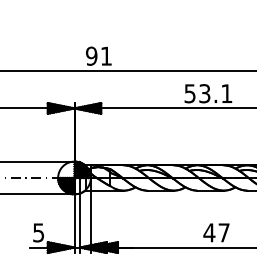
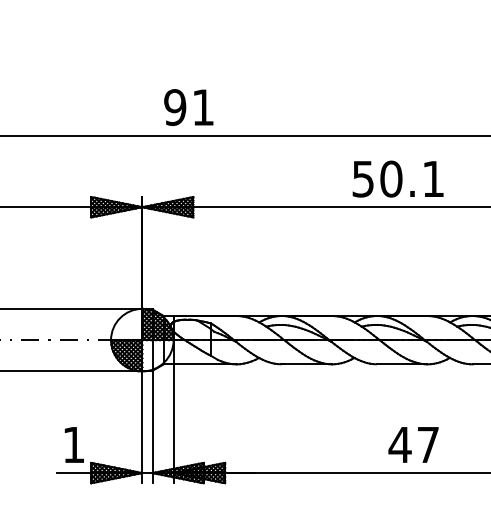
text: (204, 93) -> (390, 178), 53.1 -> 50.1
text: (38, 232) -> (73, 444), 5 -> 1

